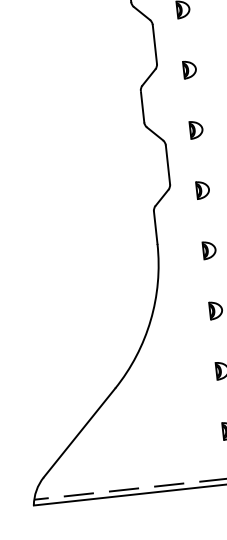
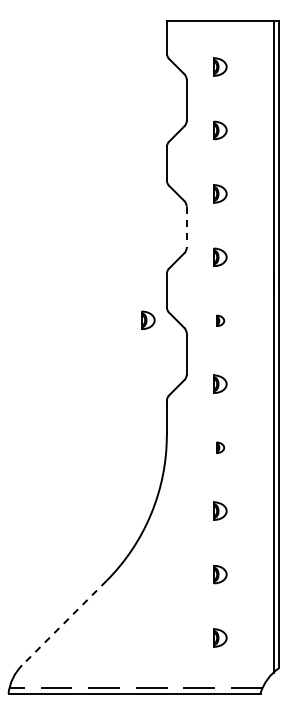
line: (154, 44) -> (186, 227), solid -> dashed
part: (196, 129) -> (220, 320), size x0.6
part: (128, 136) -> (148, 319), added
part: (209, 250) -> (220, 447), size x0.6
line: (79, 433) -> (64, 623), solid -> dashed

